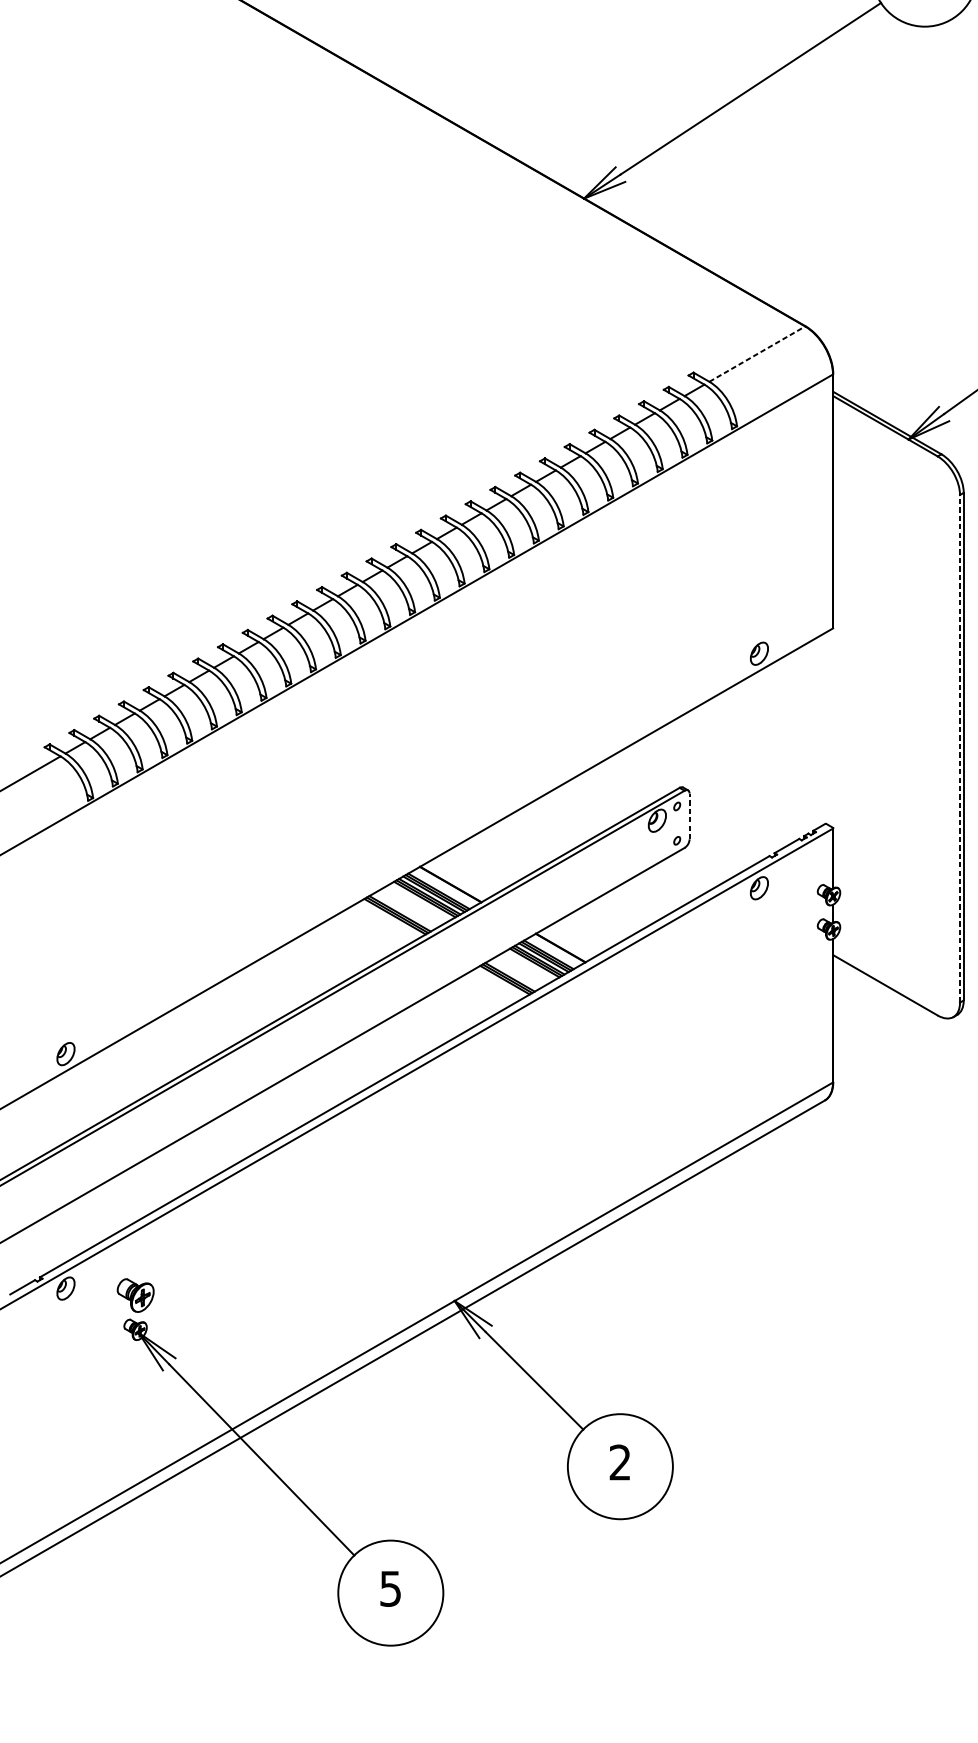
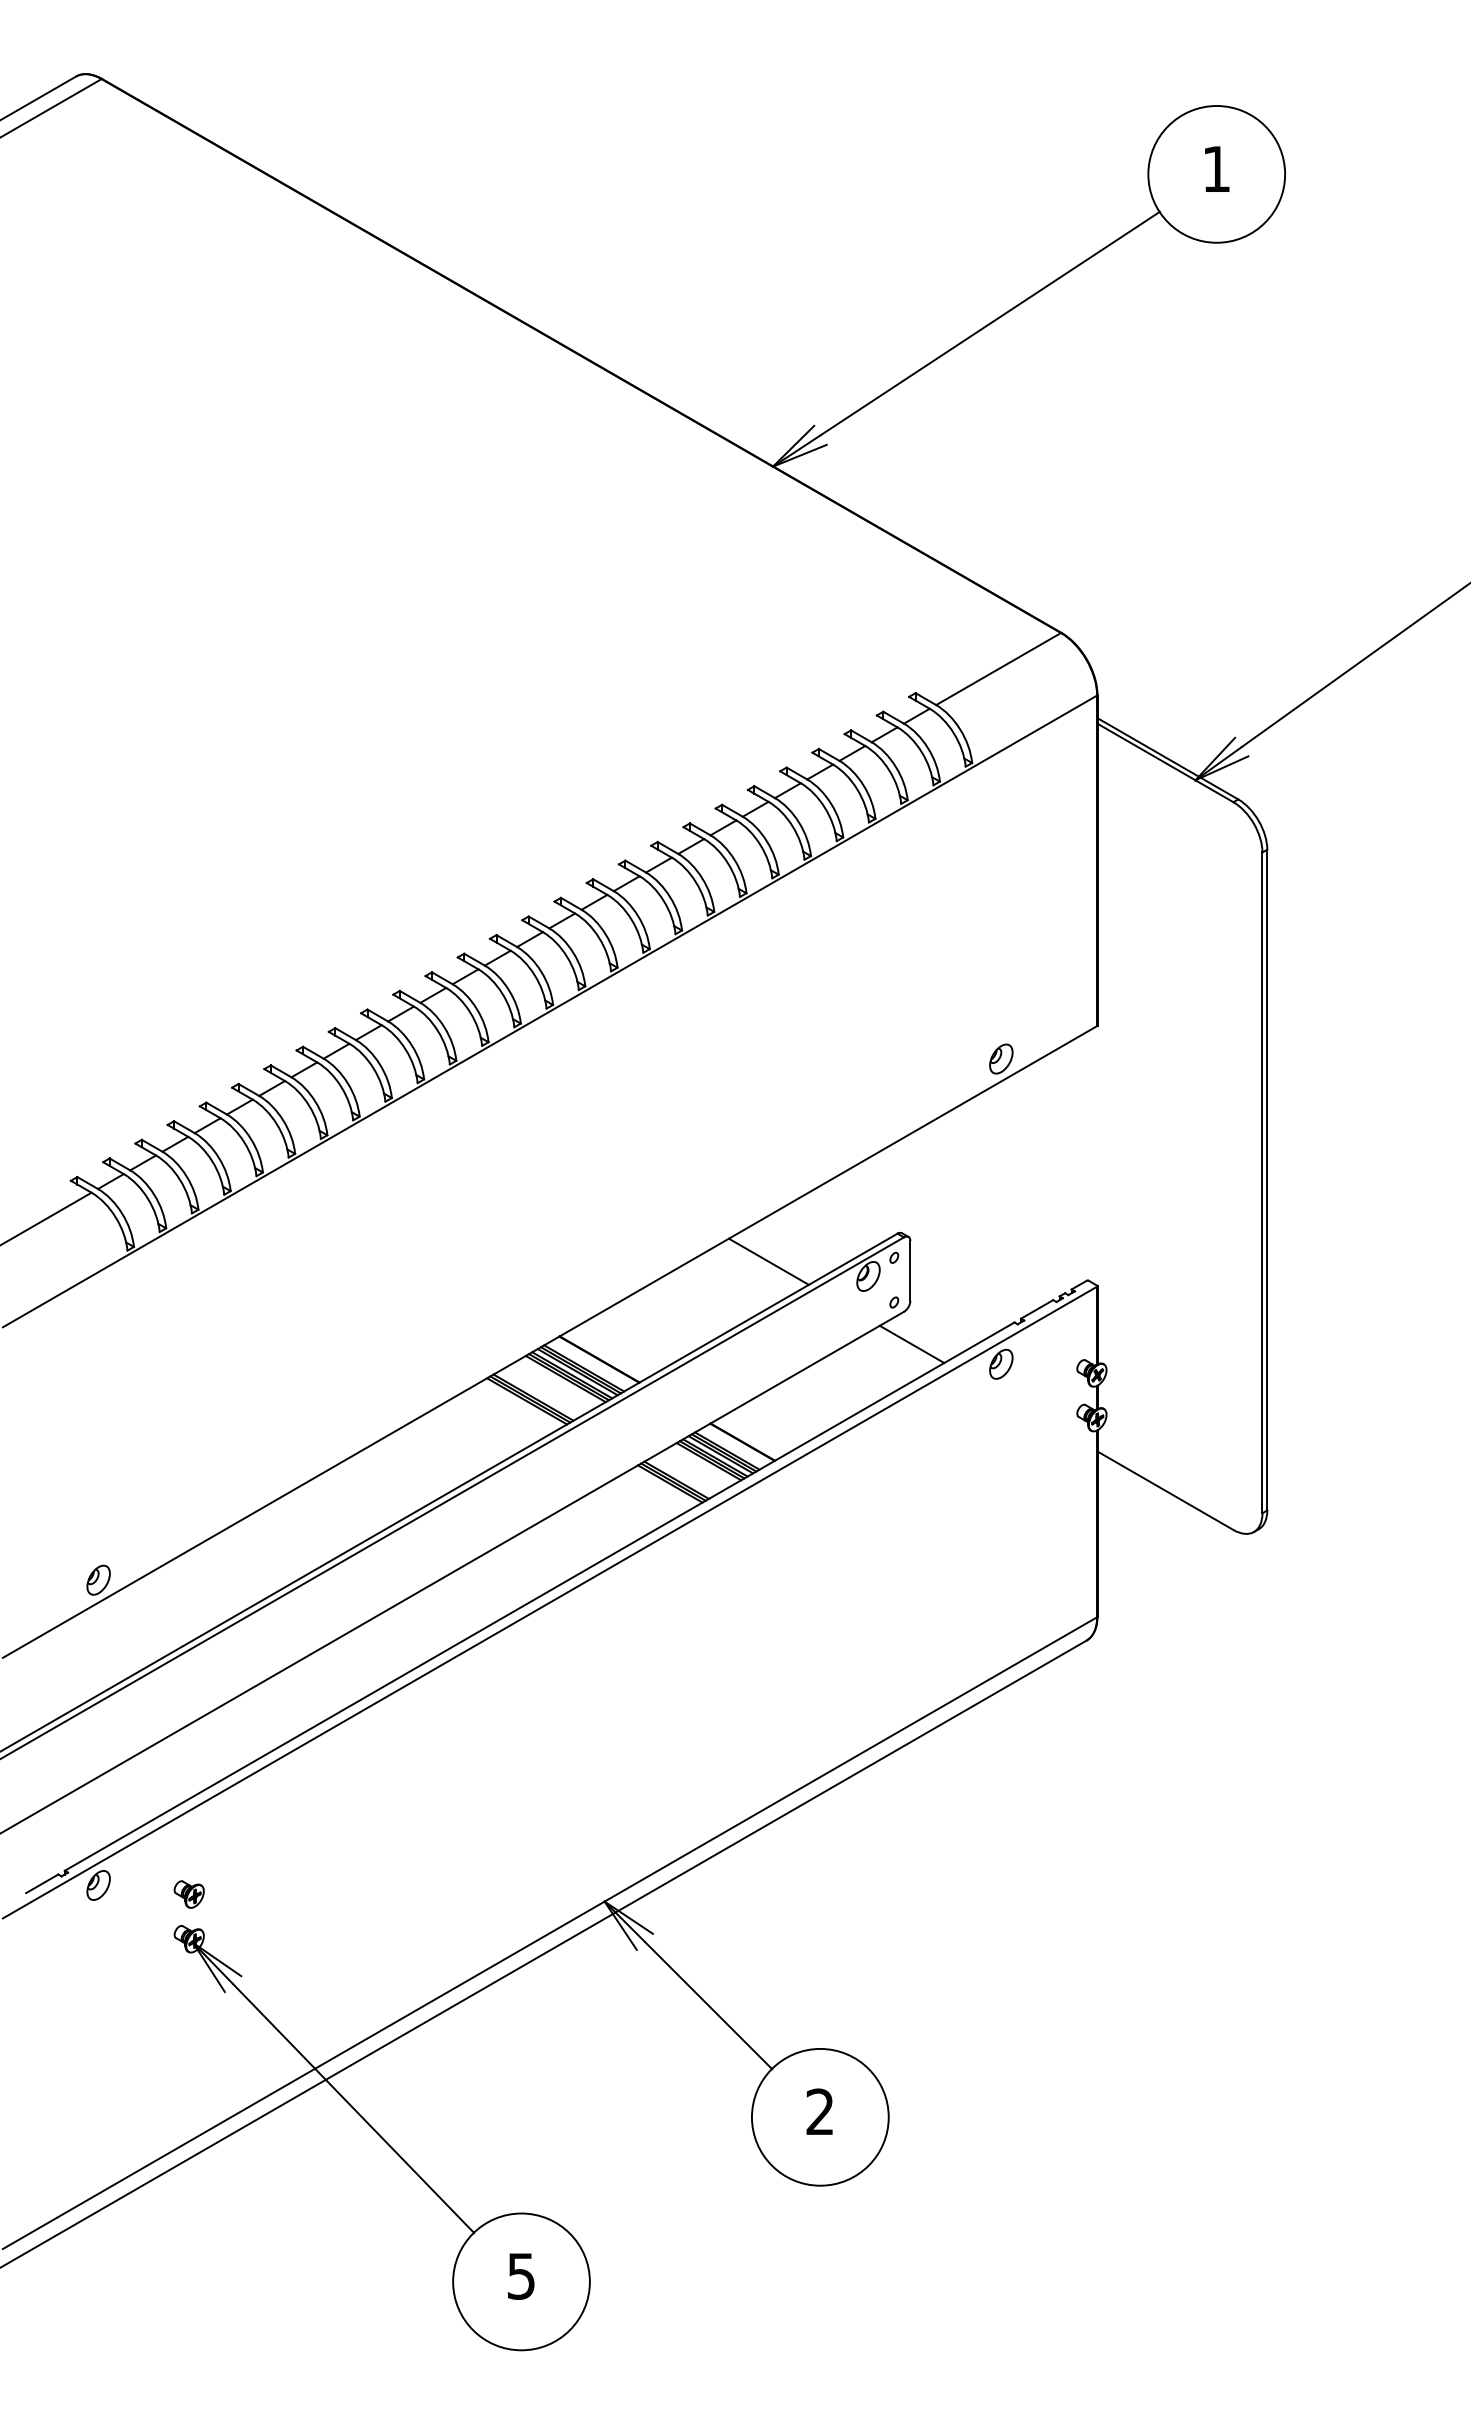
line: (758, 353) -> (999, 668), dashed -> solid
line: (960, 748) -> (1262, 1182), dashed -> solid
line: (580, 809) -> (768, 1261), added
line: (689, 816) -> (910, 1270), dashed -> solid
line: (690, 873) -> (911, 1344), added
part: (135, 1295) -> (188, 1894), size x0.62

